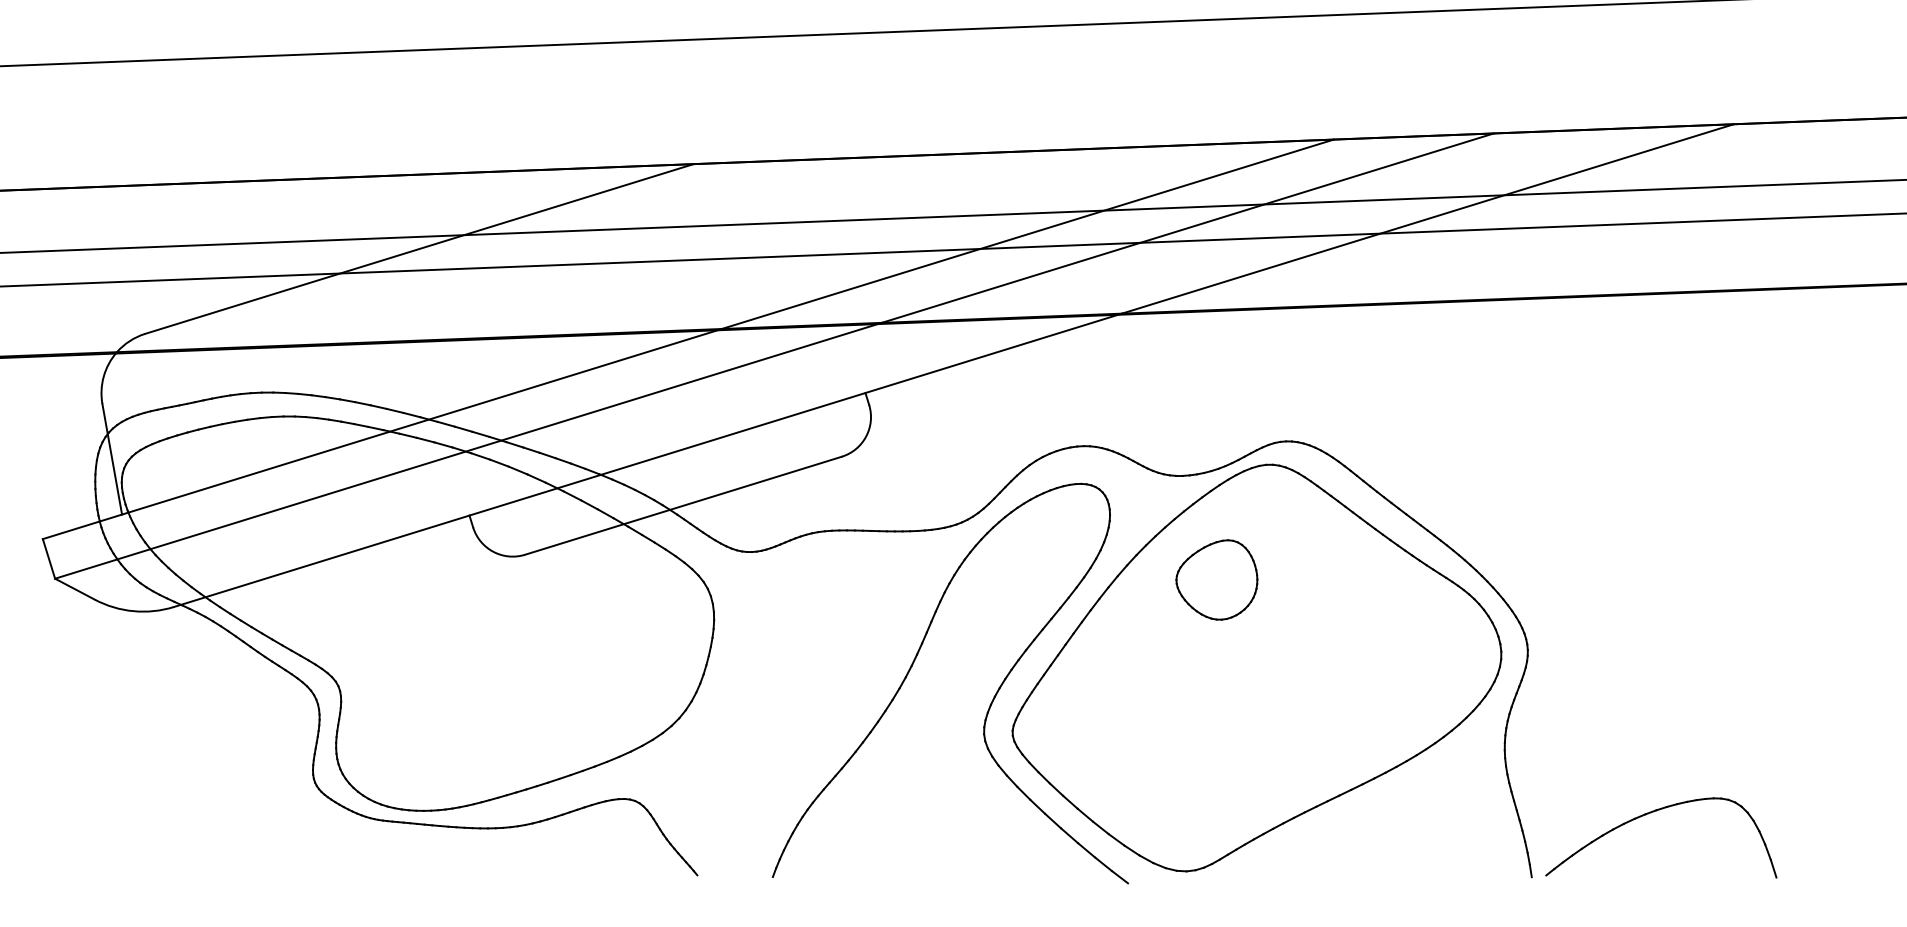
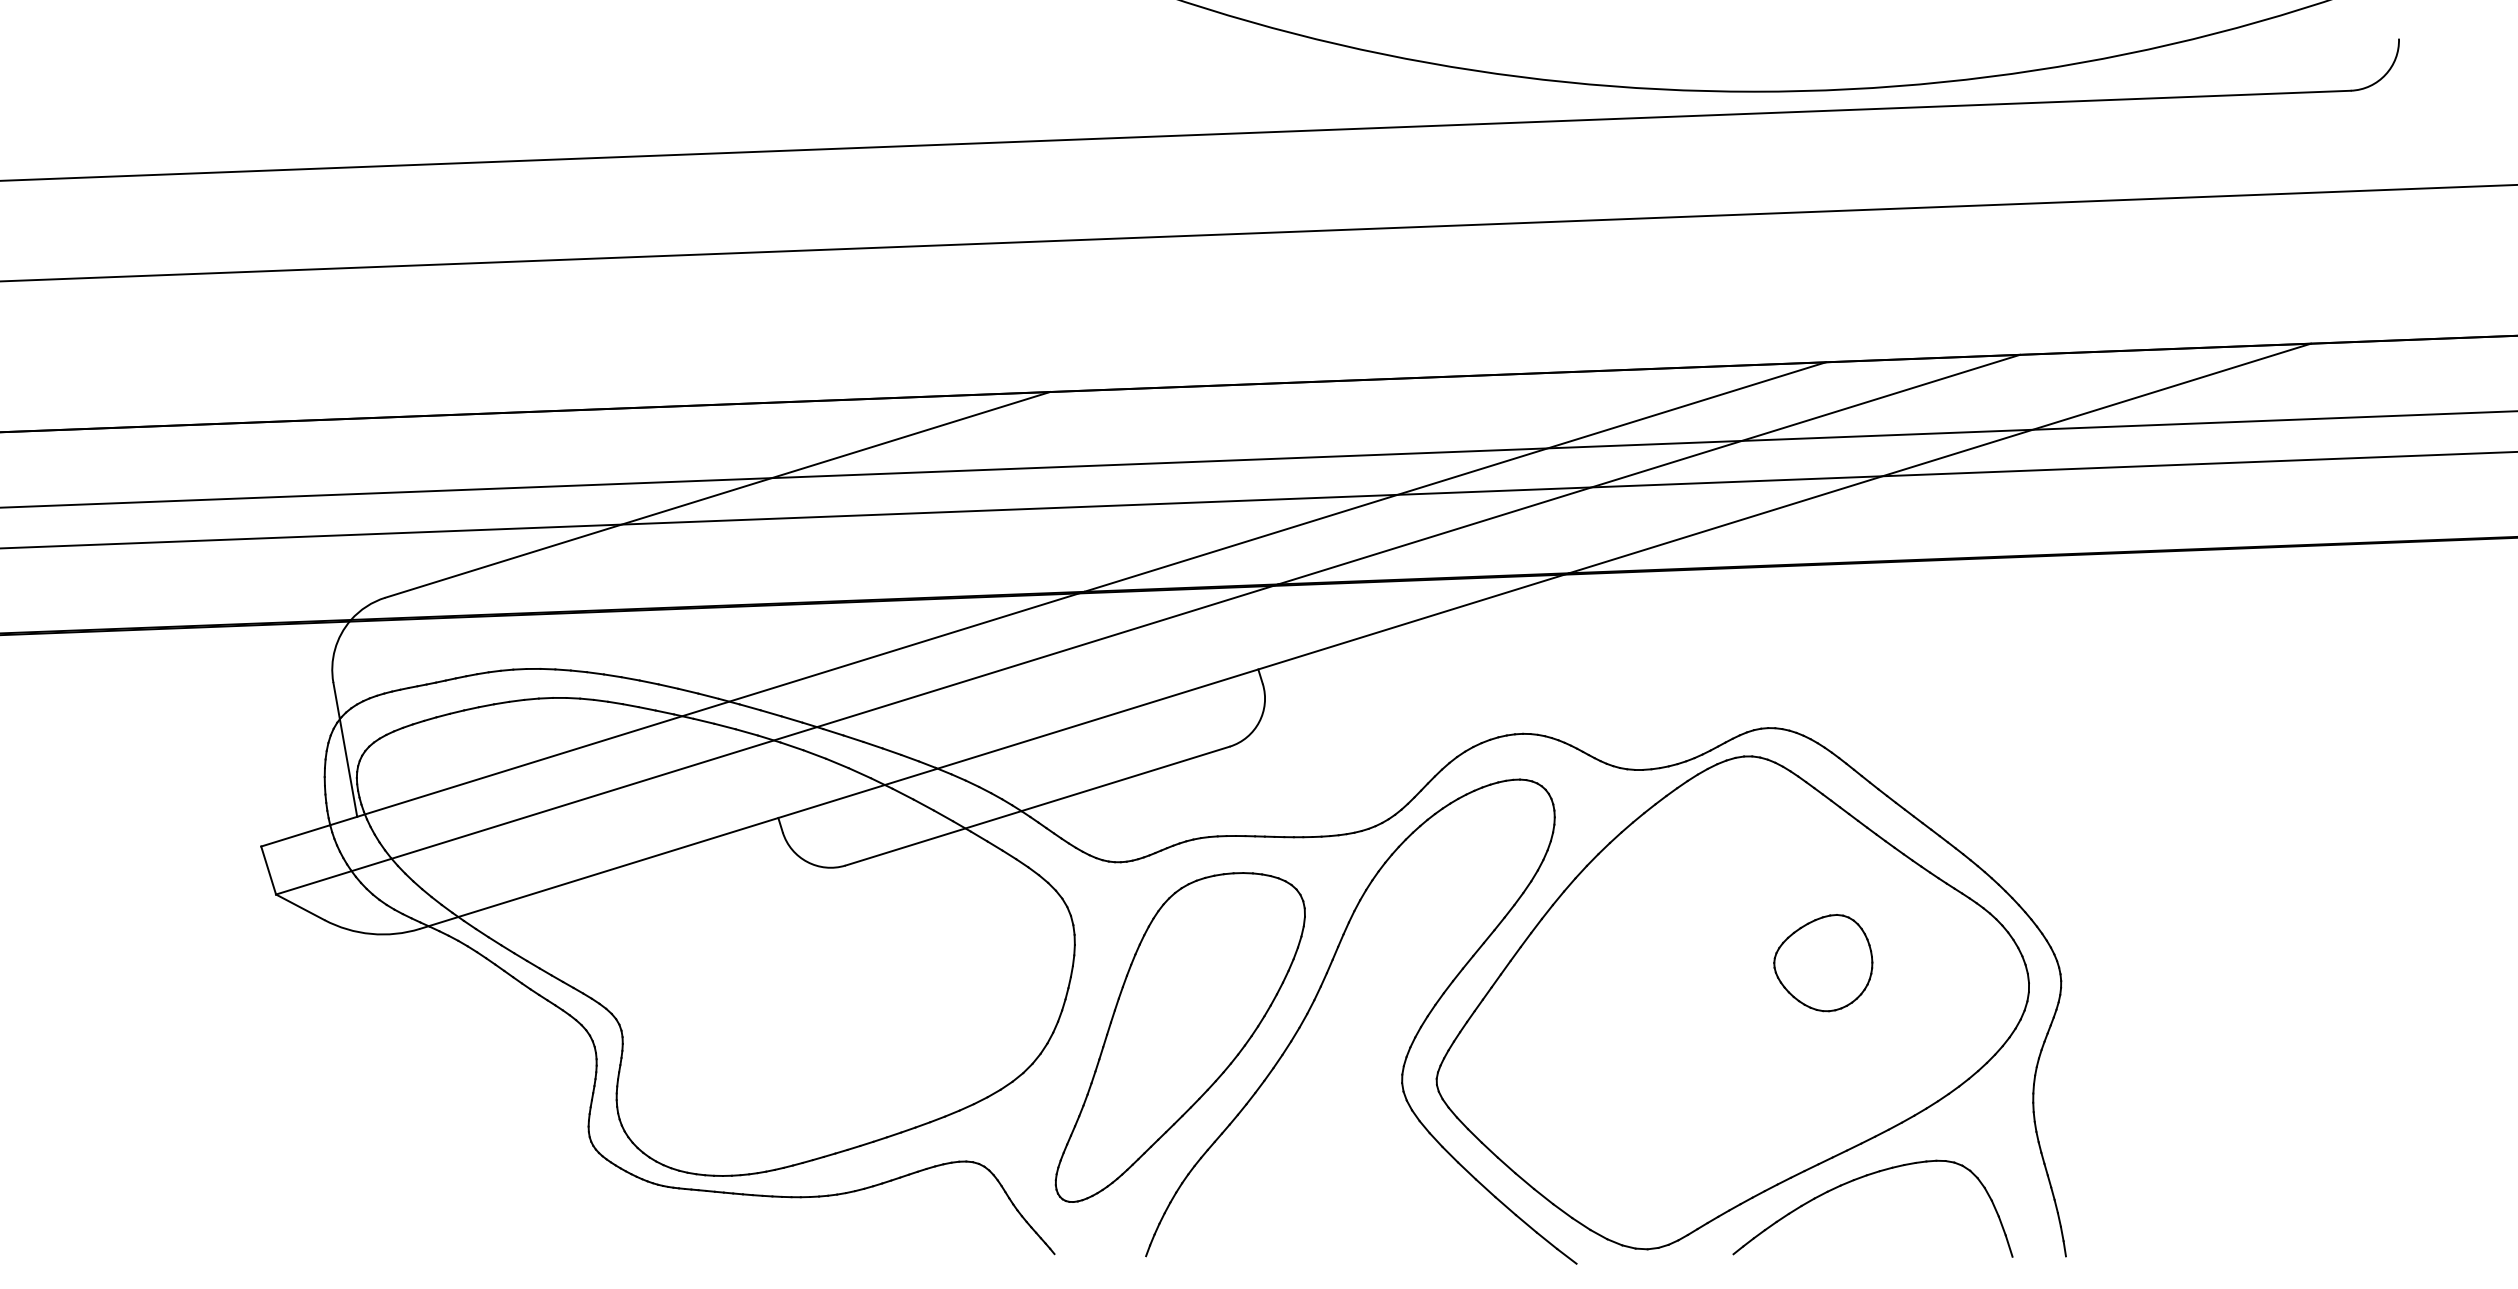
part: (1217, 580) -> (1823, 963), moved
part: (800, 696) -> (1179, 1037), added
part: (1651, 812) -> (1861, 1178), moved

